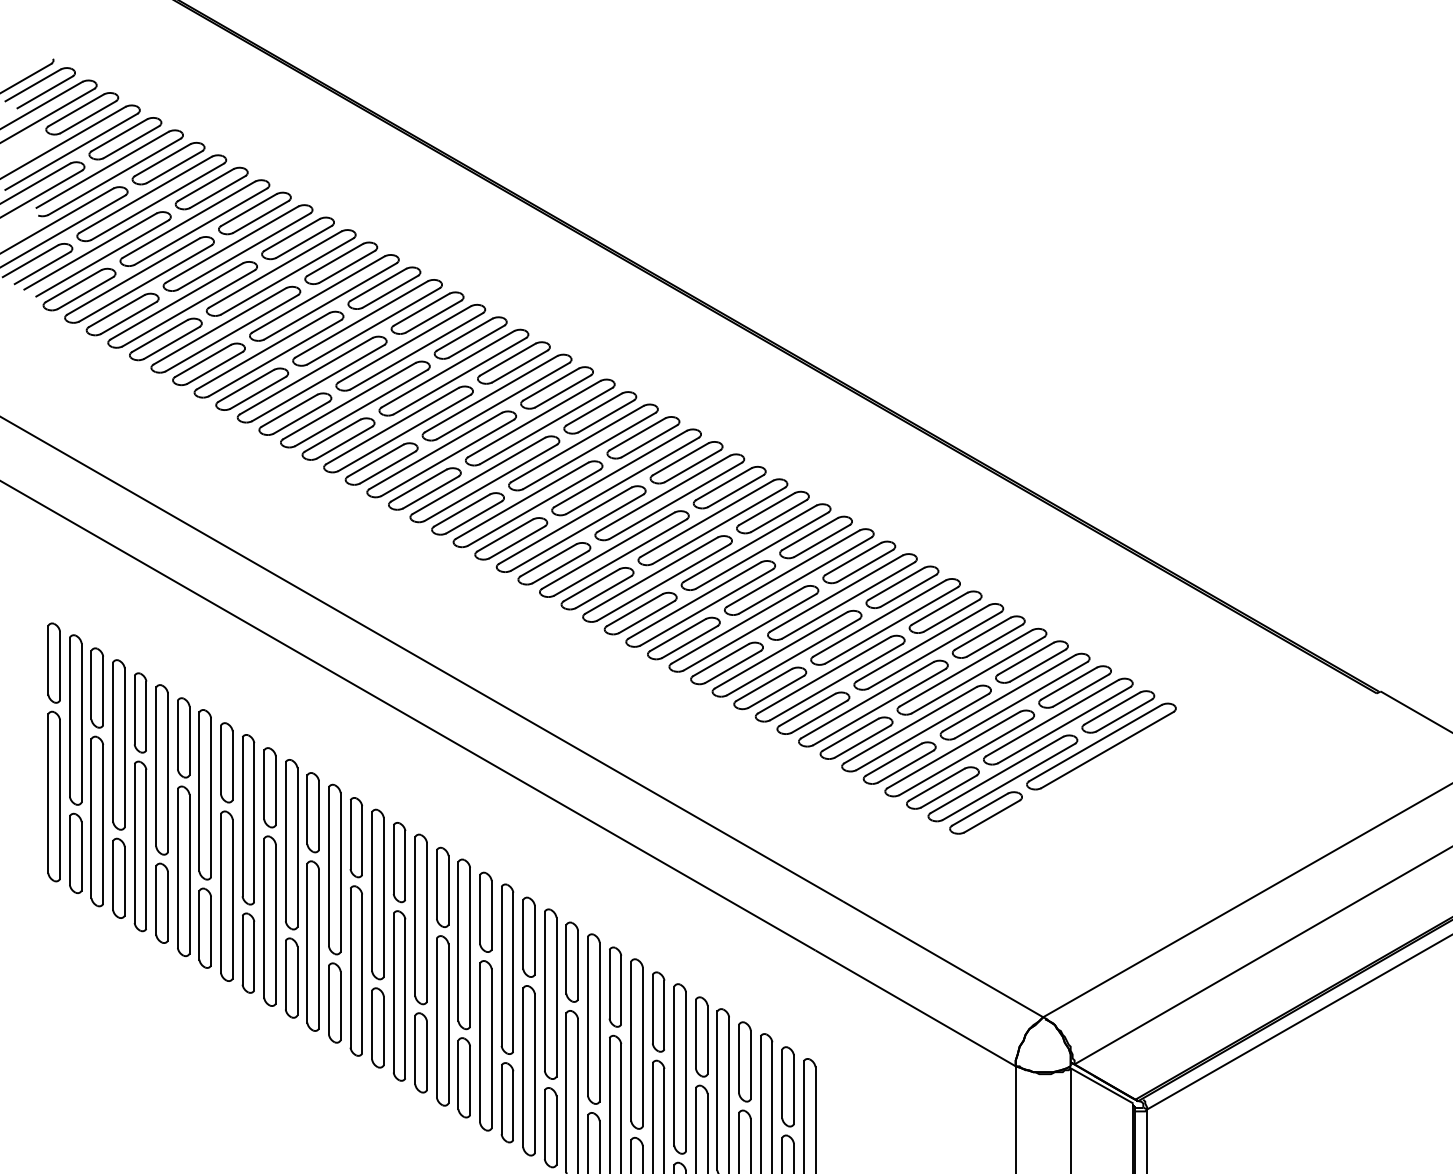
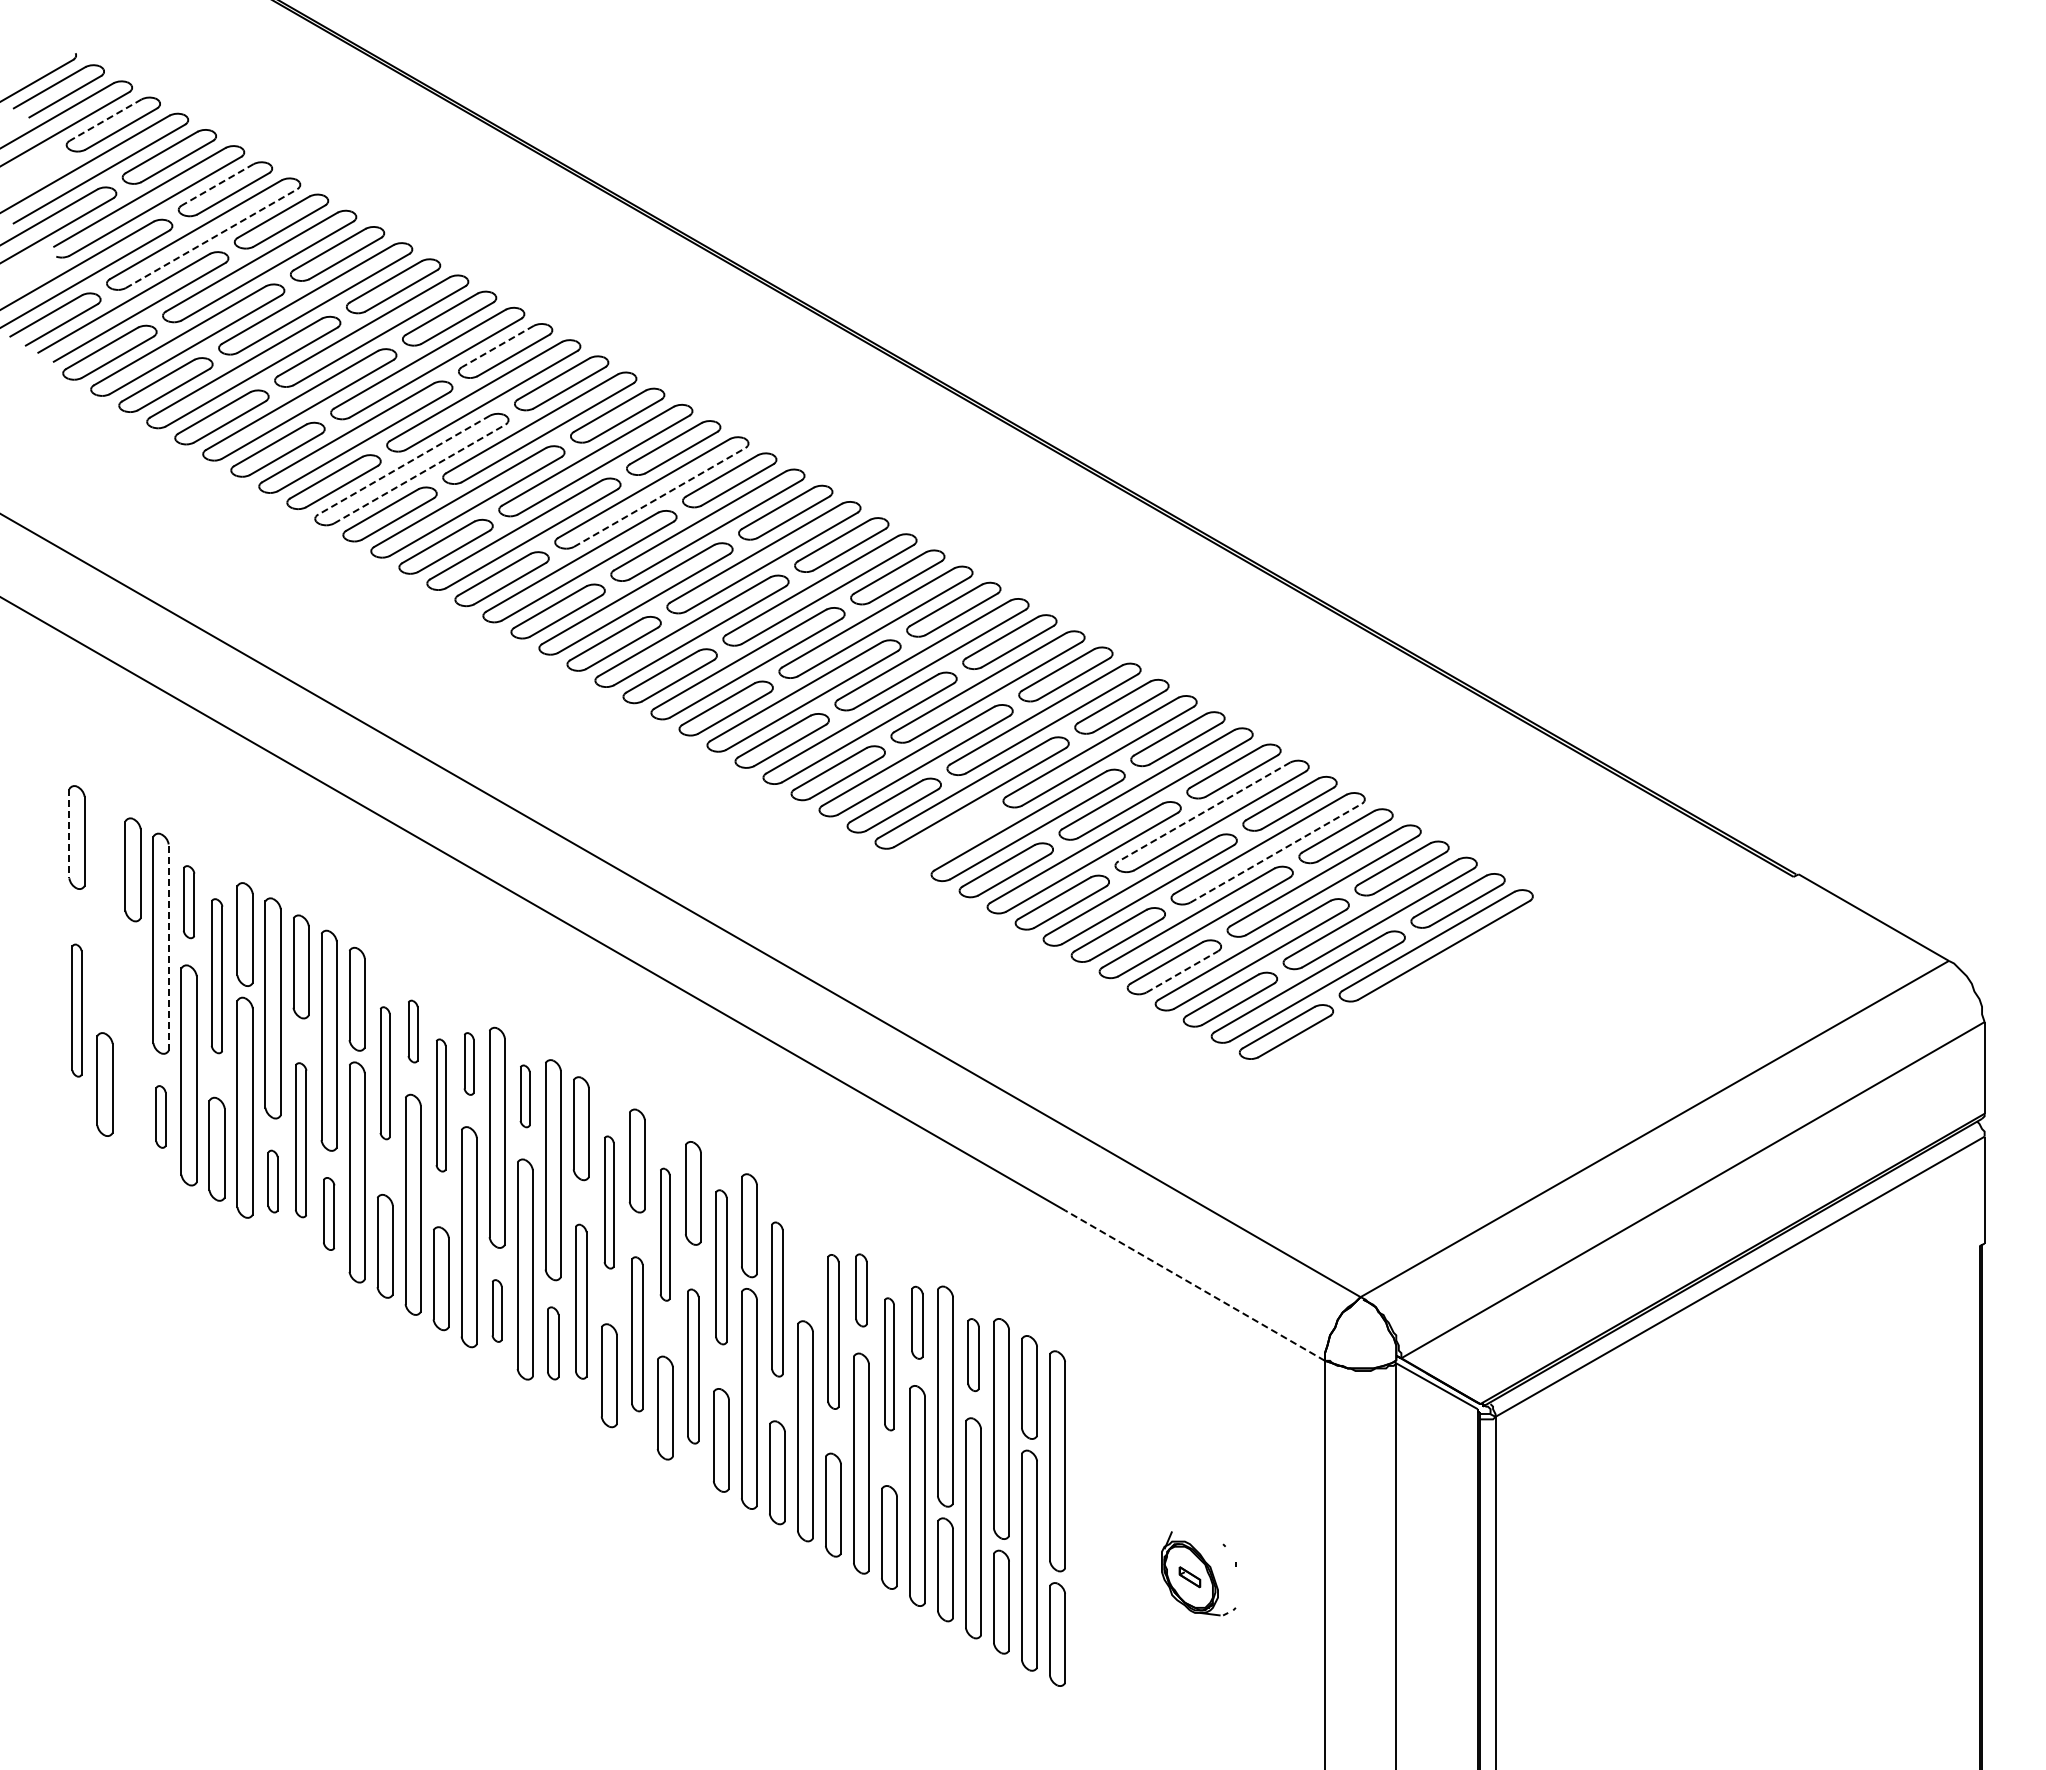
line: (76, 110) -> (105, 120), solid -> dashed
line: (162, 160) -> (217, 185), solid -> dashed
line: (158, 201) -> (212, 238), solid -> dashed
line: (378, 284) -> (497, 346), solid -> dashed
line: (305, 376) -> (403, 465), solid -> dashed
line: (318, 382) -> (420, 473), solid -> dashed
line: (503, 401) -> (660, 497), solid -> dashed
line: (922, 643) -> (1204, 811), solid -> dashed
line: (48, 660) -> (69, 833), solid -> dashed
part: (726, 663) -> (949, 837), removed
line: (978, 675) -> (1276, 853), solid -> dashed
part: (140, 712) -> (188, 901), size x0.7
part: (75, 720) -> (104, 911), removed
line: (124, 747) -> (168, 947), solid -> dashed
line: (905, 766) -> (1182, 971), solid -> dashed
part: (161, 770) -> (216, 976), size x0.7
part: (53, 796) -> (76, 1010), size x0.6
part: (312, 812) -> (412, 1031), size x0.6
part: (96, 821) -> (132, 1043), removed
part: (355, 837) -> (468, 1063), size x0.6
part: (291, 844) -> (384, 1073), size x0.6
part: (398, 862) -> (524, 1096), size x0.6
part: (334, 869) -> (440, 1105), size x0.6
part: (118, 878) -> (160, 1116), size x0.6
part: (226, 896) -> (300, 1140), size x0.7
part: (204, 928) -> (272, 1181), size x0.6
part: (463, 944) -> (608, 1202), size x0.6
part: (247, 952) -> (328, 1213), size x0.7
part: (506, 968) -> (664, 1234), size x0.6
part: (615, 986) -> (805, 1257), removed
part: (550, 994) -> (721, 1267), size x0.7
line: (915, 1008) -> (1194, 1285), solid -> dashed
part: (658, 1012) -> (861, 1290), size x0.7
part: (593, 1019) -> (777, 1299), size x0.7
part: (442, 1020) -> (580, 1301), size x0.7
part: (377, 1027) -> (496, 1310), size x0.6
part: (701, 1036) -> (917, 1322), size x0.7
part: (637, 1043) -> (833, 1331), size x0.7
part: (486, 1046) -> (637, 1334), size x0.7
part: (420, 1052) -> (552, 1343), size x0.7
part: (744, 1061) -> (973, 1354), size x0.7
part: (680, 1069) -> (889, 1364), size x0.6
part: (528, 1070) -> (692, 1366), size x0.7

